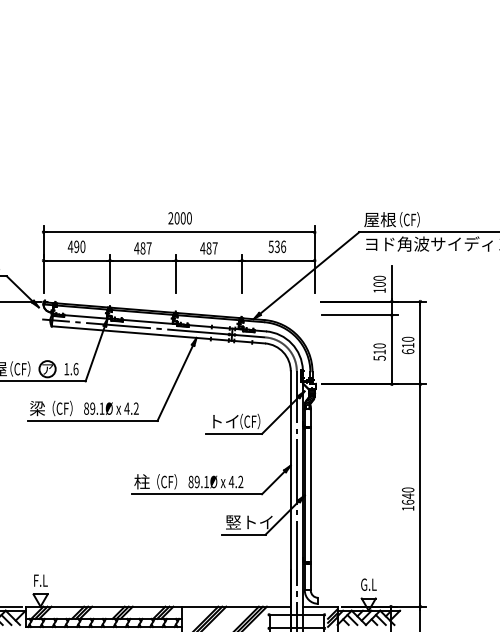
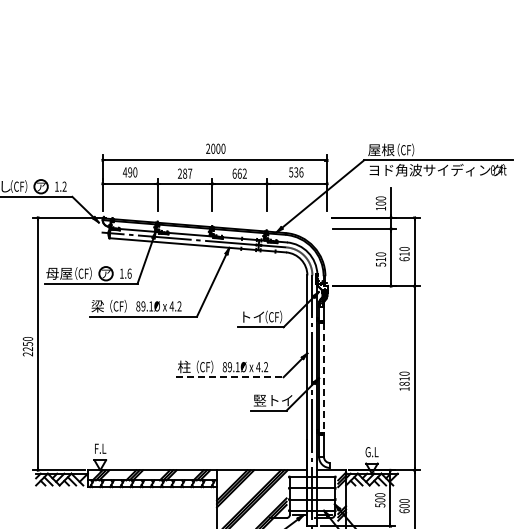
text: (136, 248) -> (179, 173), 487 -> 287
text: (208, 248) -> (239, 173), 487 -> 662
line: (196, 494) -> (229, 377), solid -> dashed
line: (310, 495) -> (323, 378), solid -> dashed
text: (408, 498) -> (404, 380), 1640 -> 1810

